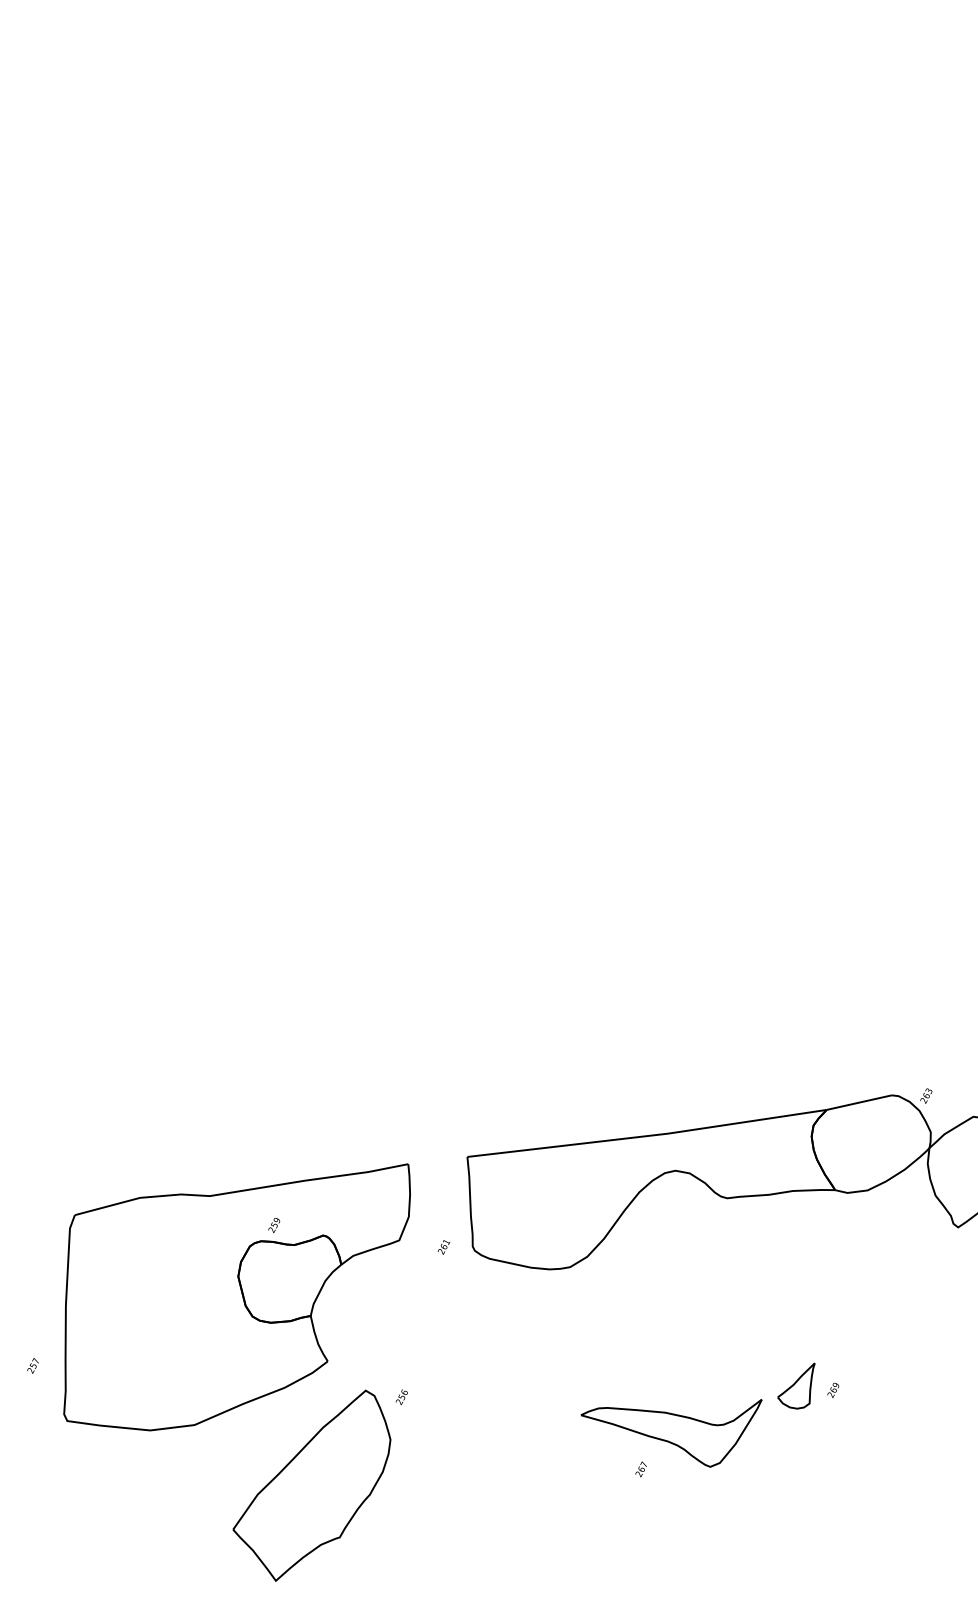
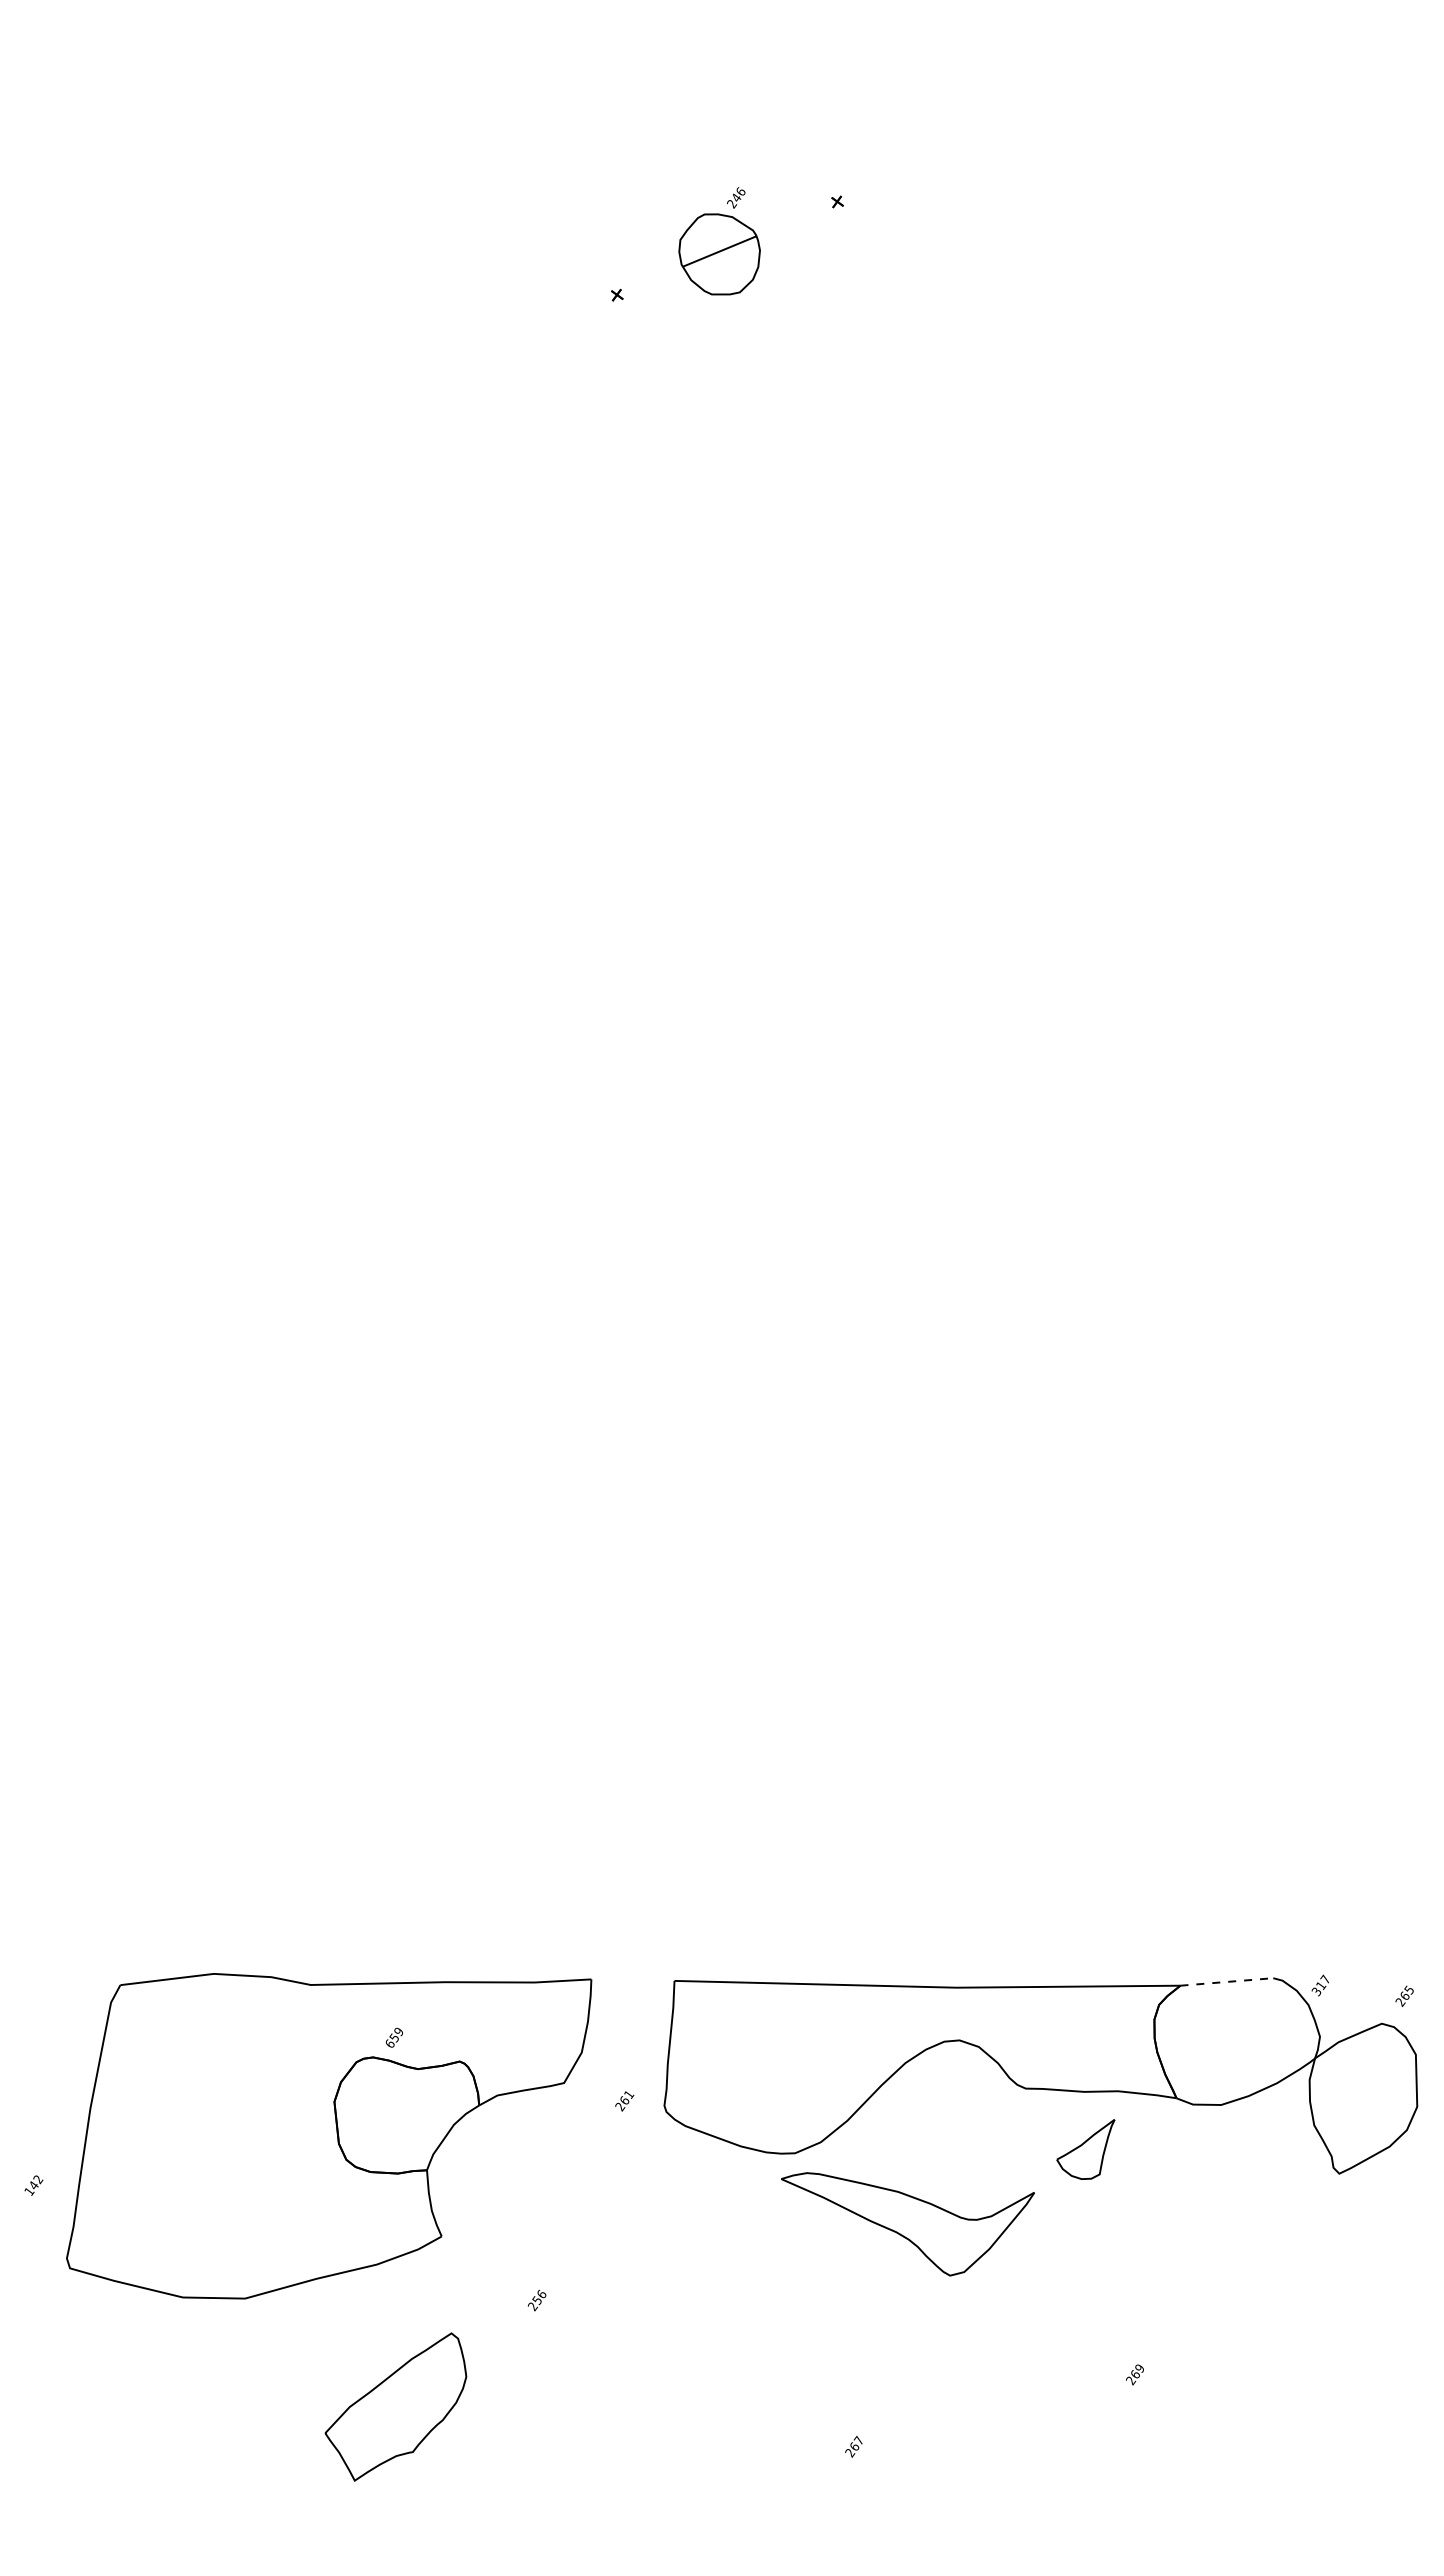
text: (926, 1095) -> (1320, 1985), 263 -> 317
line: (858, 1102) -> (1226, 1981), solid -> dashed
text: (272, 1229) -> (390, 2043), 259 -> 659
text: (33, 1365) -> (33, 2185), 257 -> 142
part: (797, 1387) -> (1085, 2149), moved
part: (674, 1434) -> (907, 2224), moved
part: (311, 1486) -> (395, 2406), size x0.6

